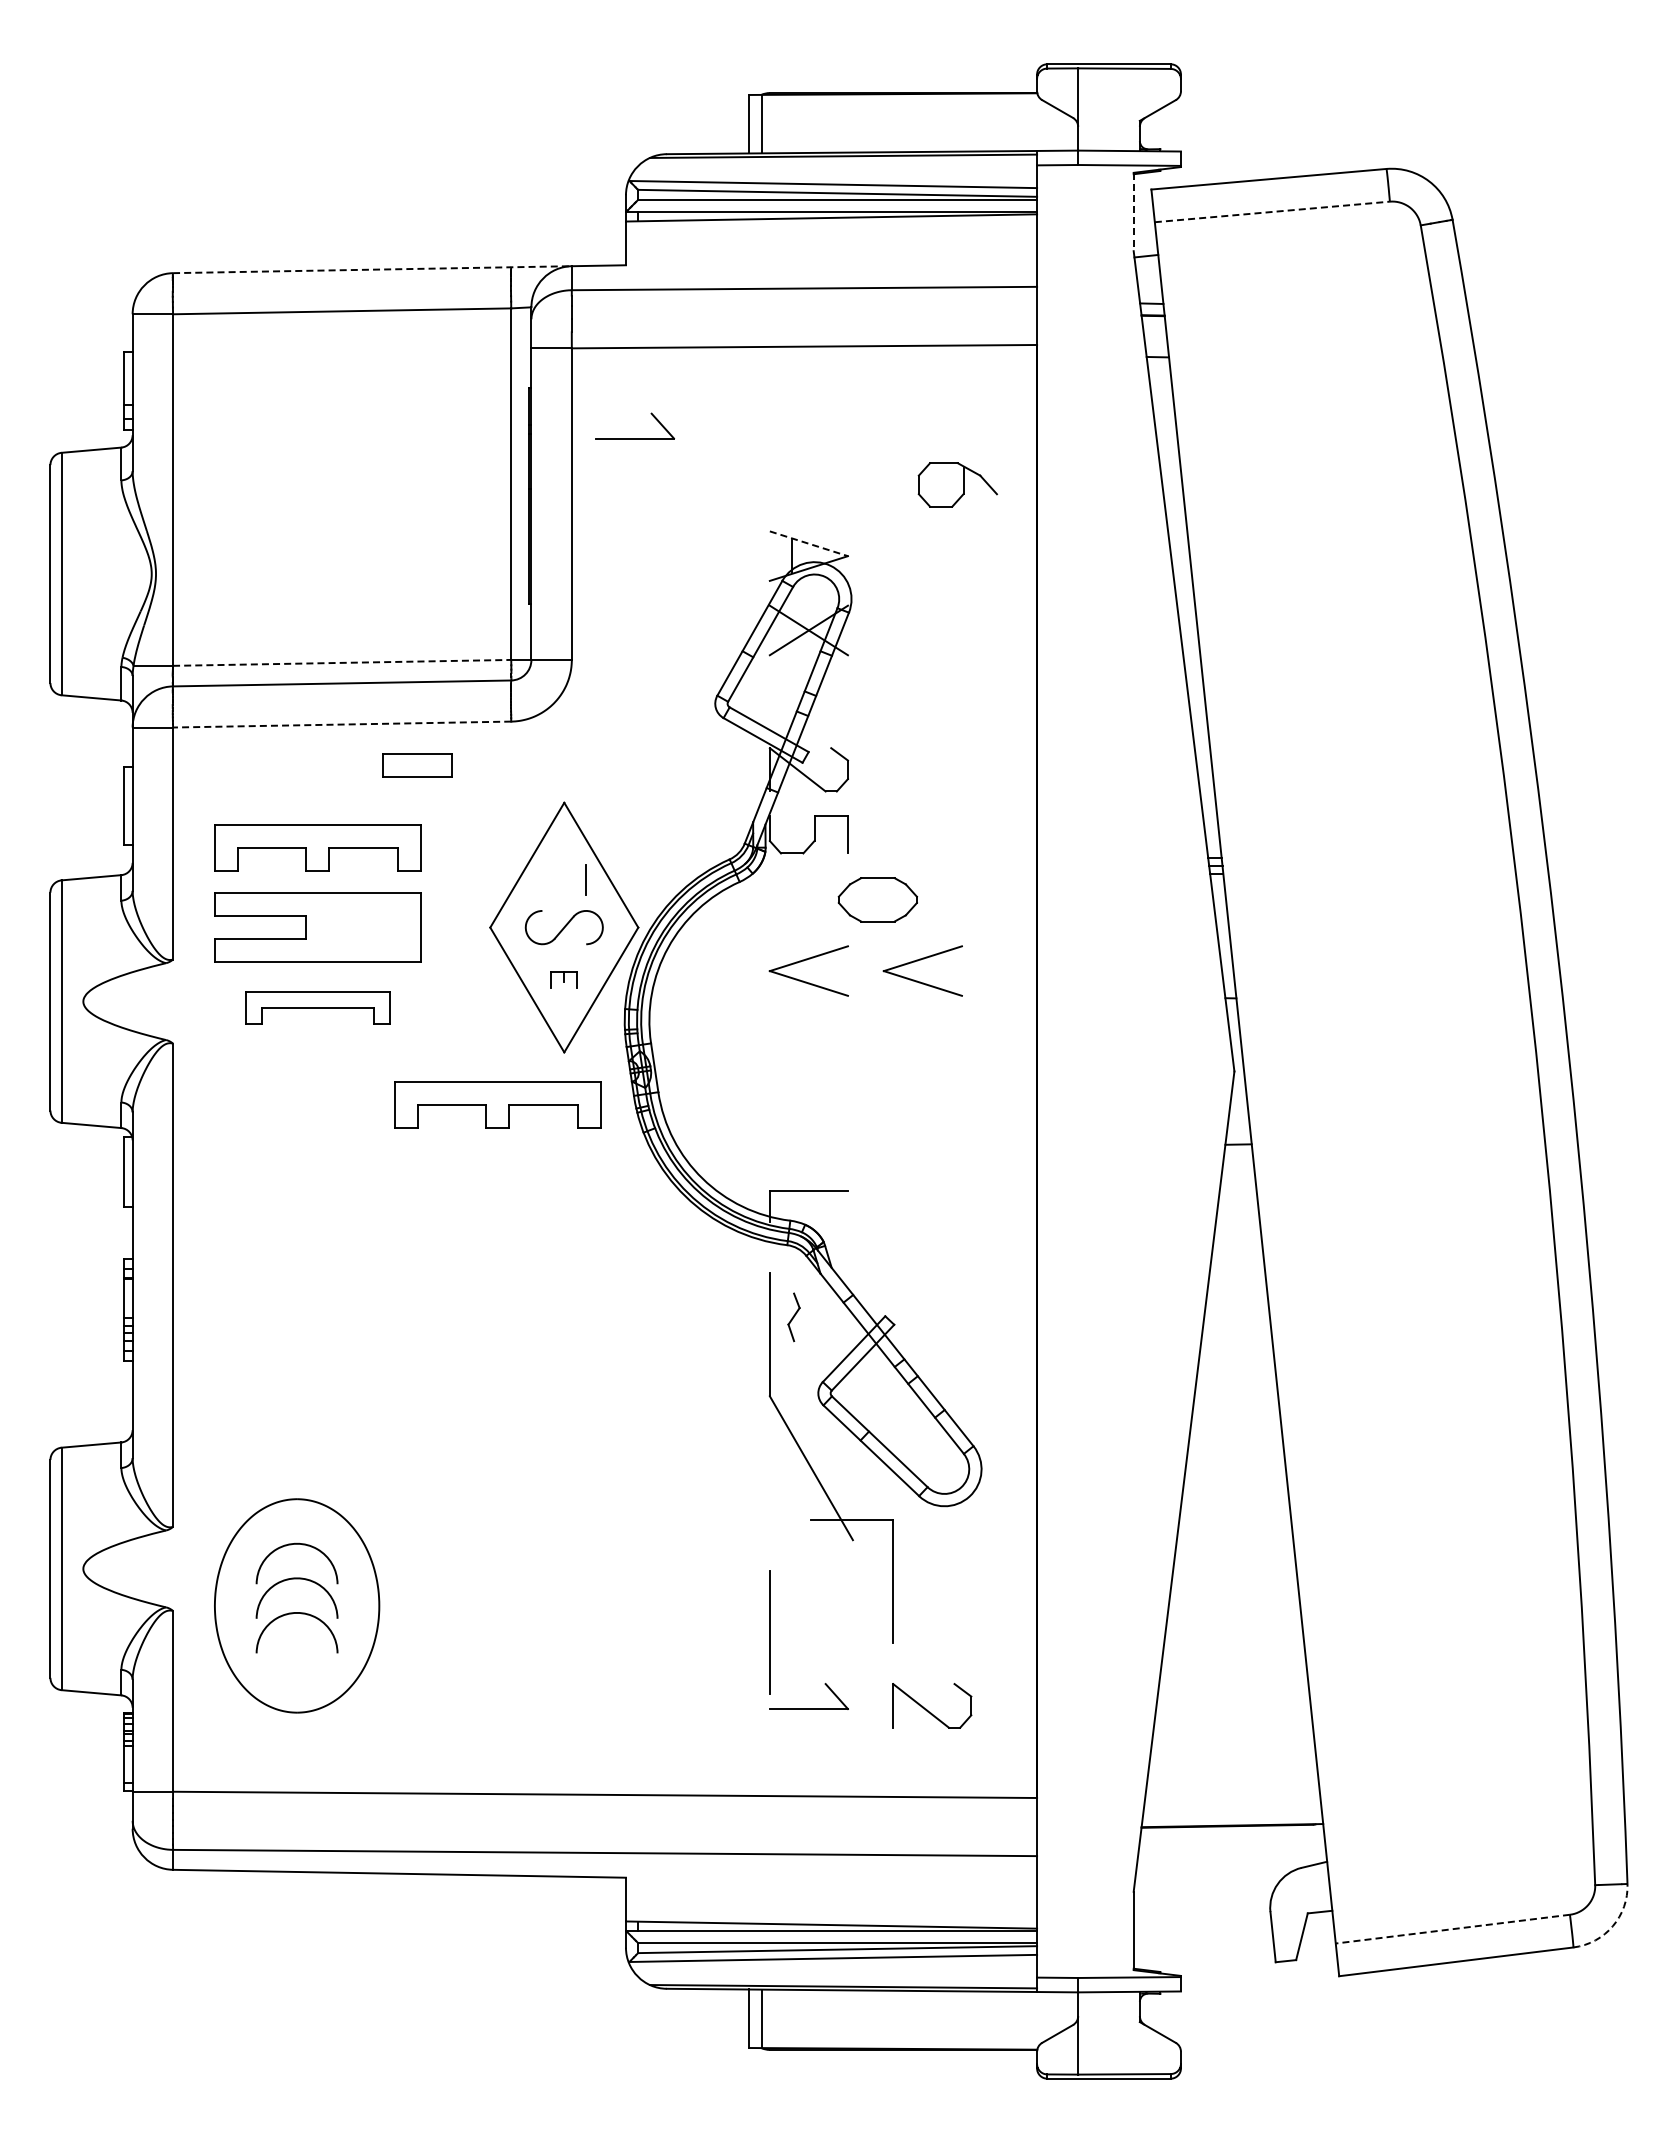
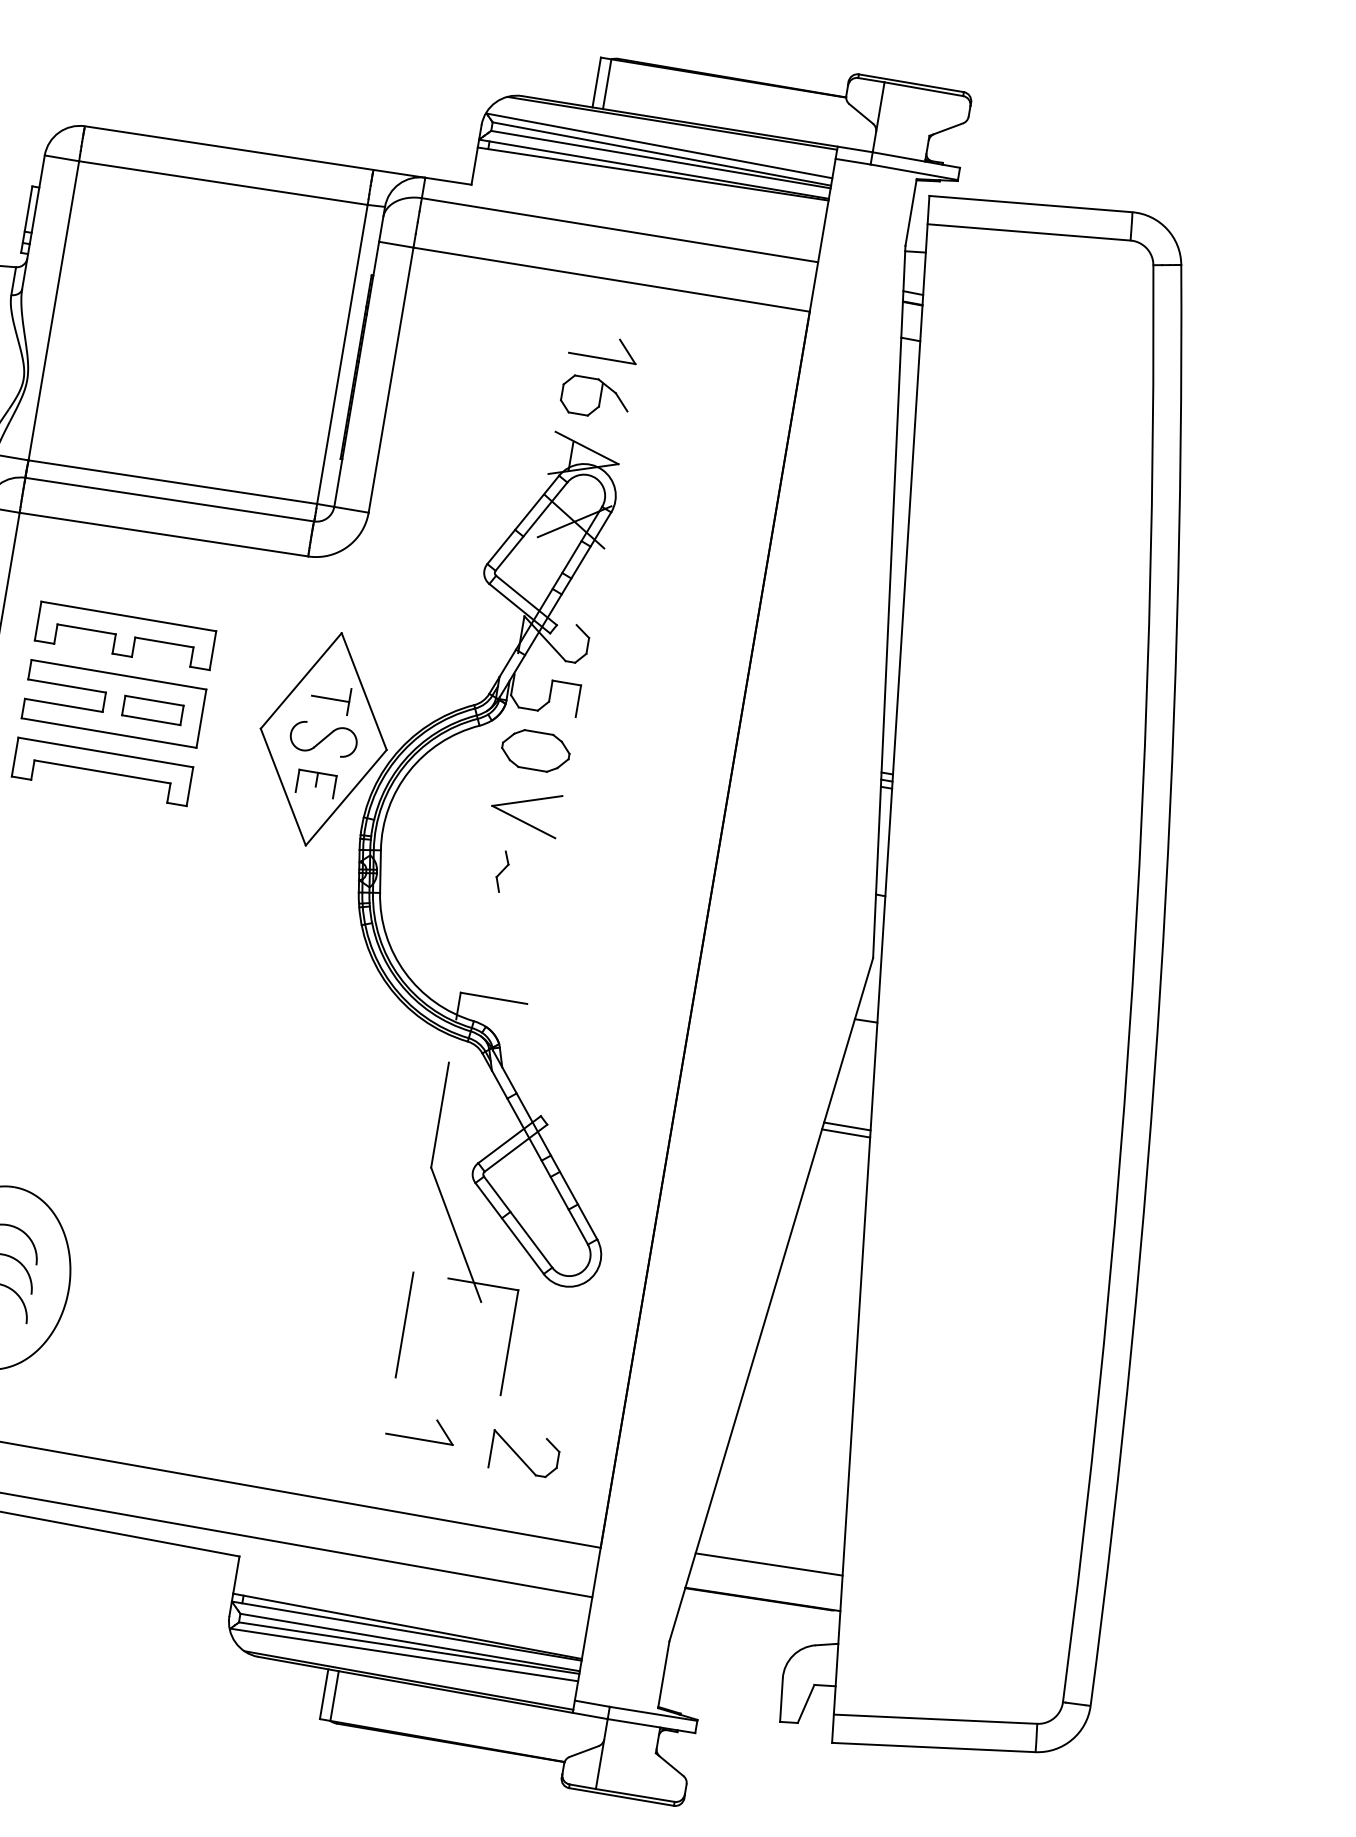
line: (1272, 211) -> (1029, 232), dashed -> solid
line: (1133, 212) -> (910, 212), dashed -> solid
line: (372, 269) -> (255, 151), dashed -> solid
part: (634, 438) -> (601, 358), moved
part: (957, 484) -> (595, 397), moved
line: (808, 543) -> (586, 447), dashed -> solid
line: (342, 662) -> (173, 481), dashed -> solid
line: (341, 724) -> (163, 534), dashed -> solid
part: (417, 765) -> (152, 710), moved
line: (564, 880) -> (330, 699), added
part: (877, 899) -> (535, 750), moved
part: (918, 961) -> (620, 819), removed
part: (563, 979) -> (315, 783), size x1.67
part: (317, 1007) -> (102, 771), size x1.43
part: (497, 1104) -> (241, 880), removed
line: (1237, 1268) -> (847, 1126), added
line: (1237, 1277) -> (846, 1133), added
part: (793, 1317) -> (501, 871), moved
line: (769, 1632) -> (404, 1325), moved
line: (1232, 1784) -> (768, 1564), added
arc: (1612, 1926) -> (1071, 1739), dashed -> solid
line: (1452, 1929) -> (935, 1719), dashed -> solid

